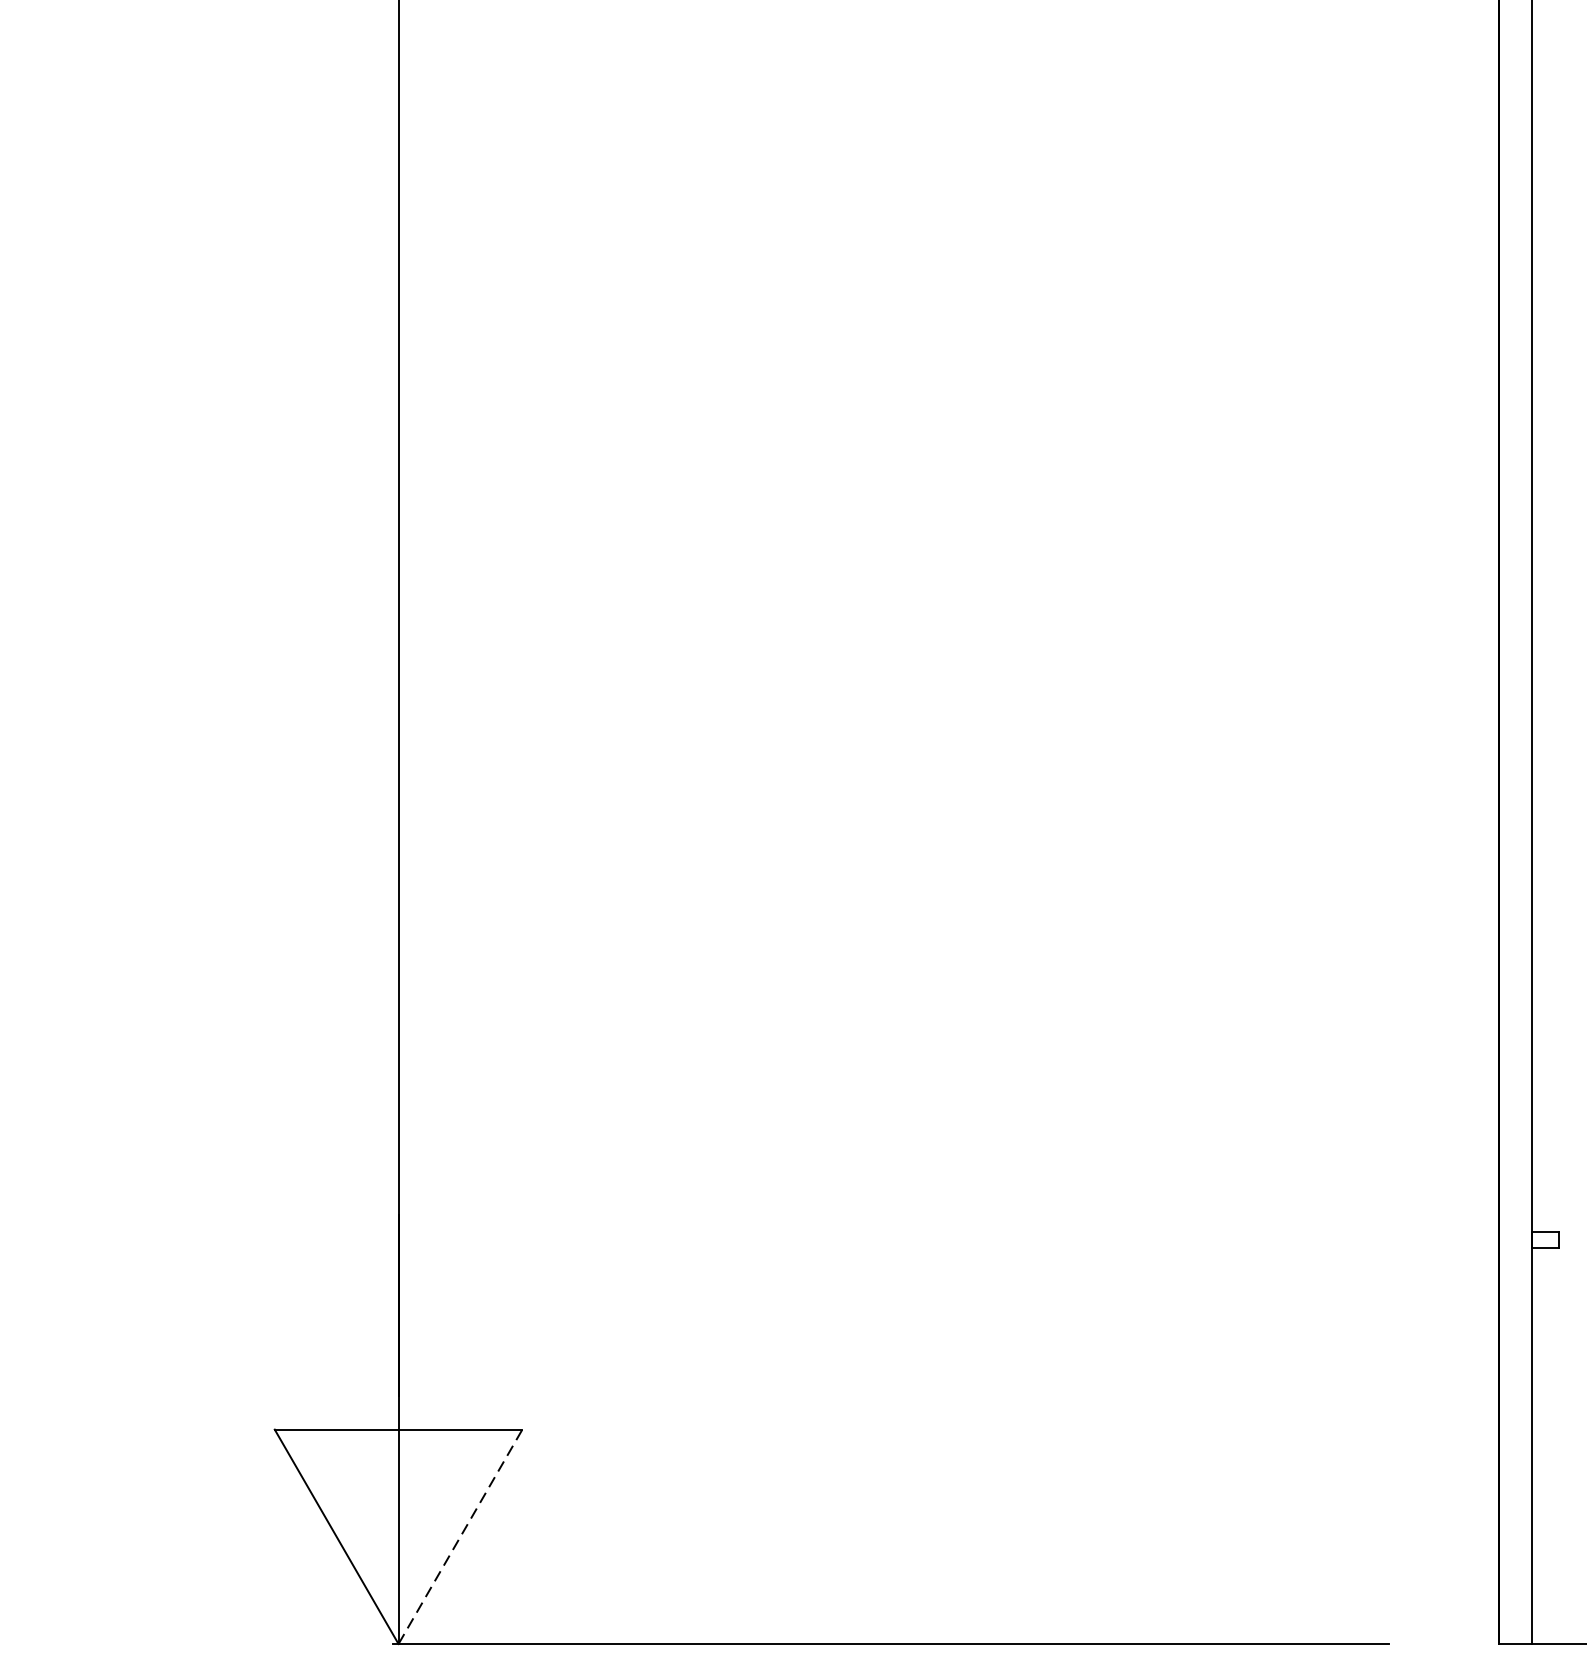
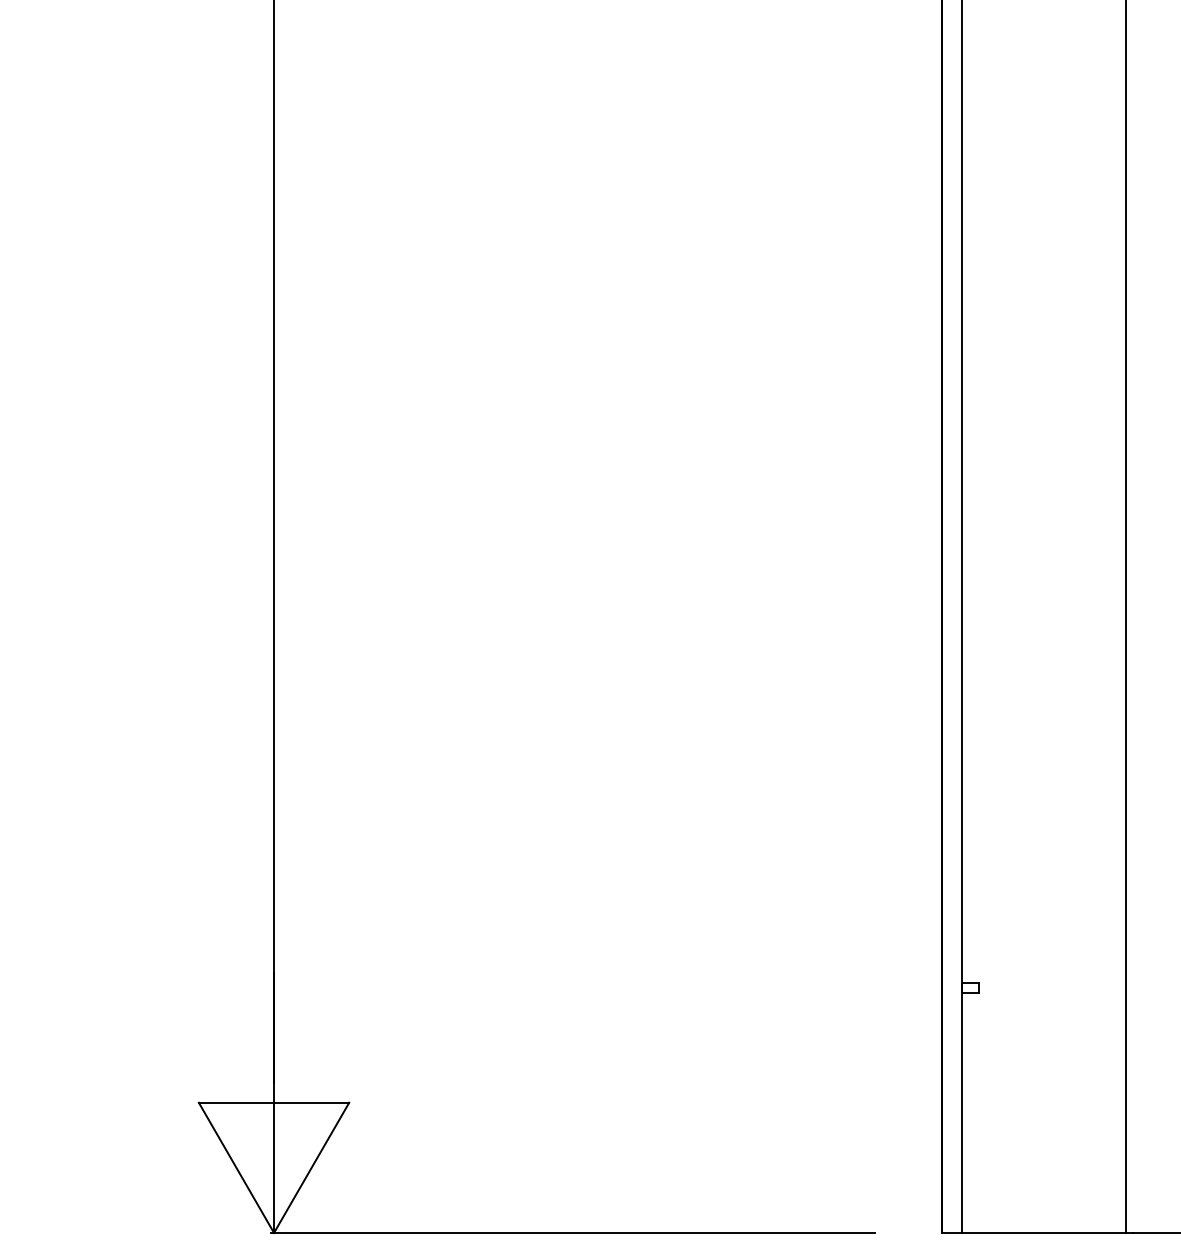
line: (460, 1536) -> (311, 1167), dashed -> solid

